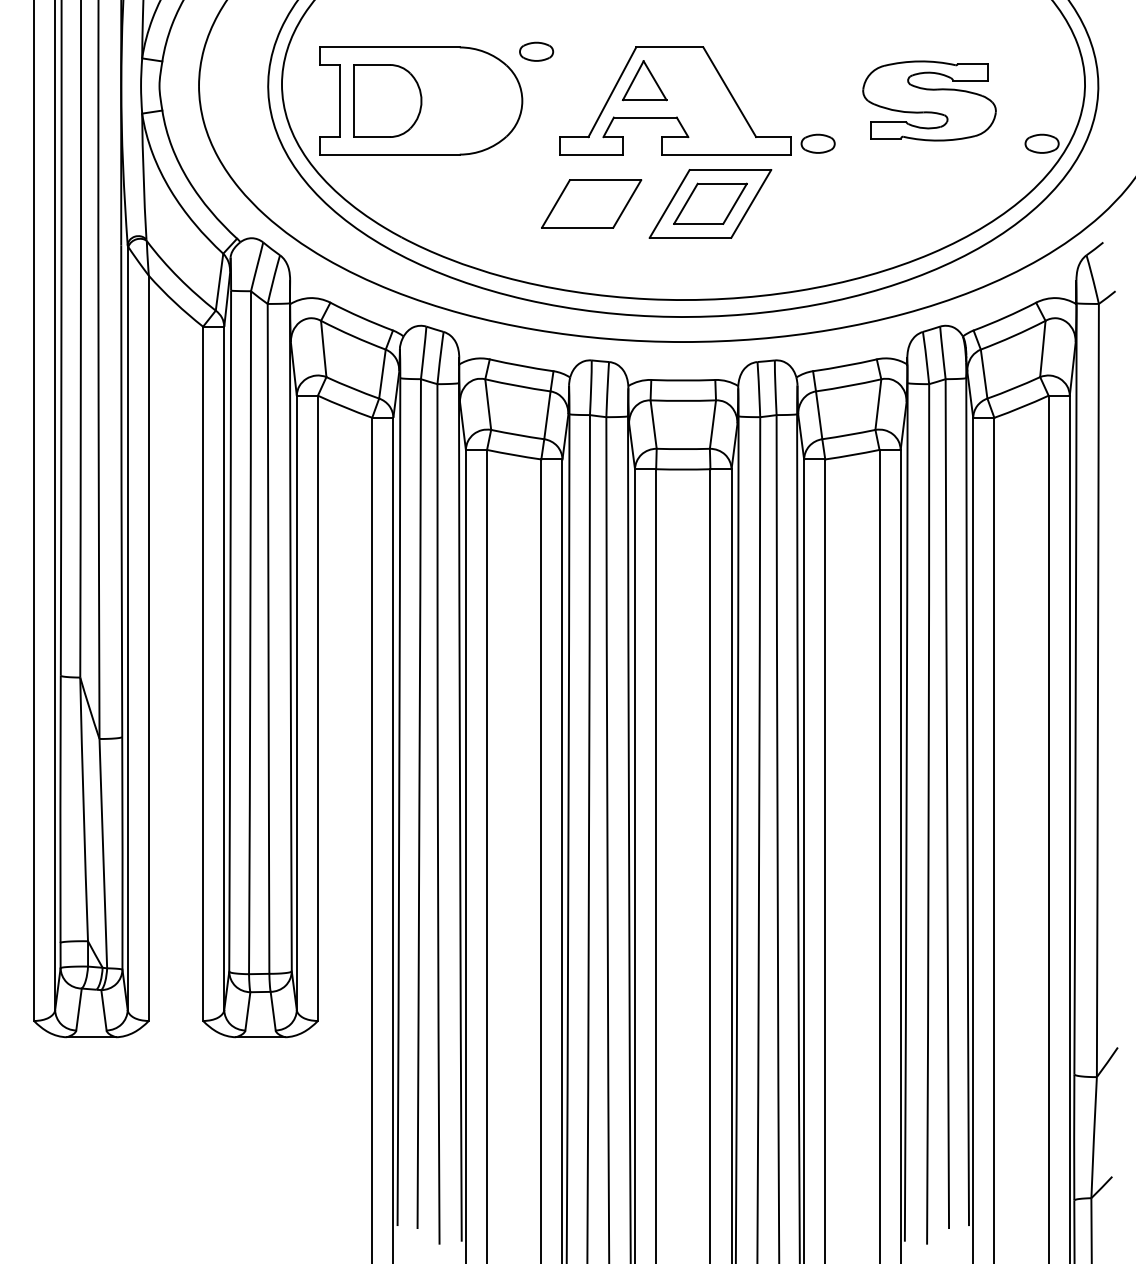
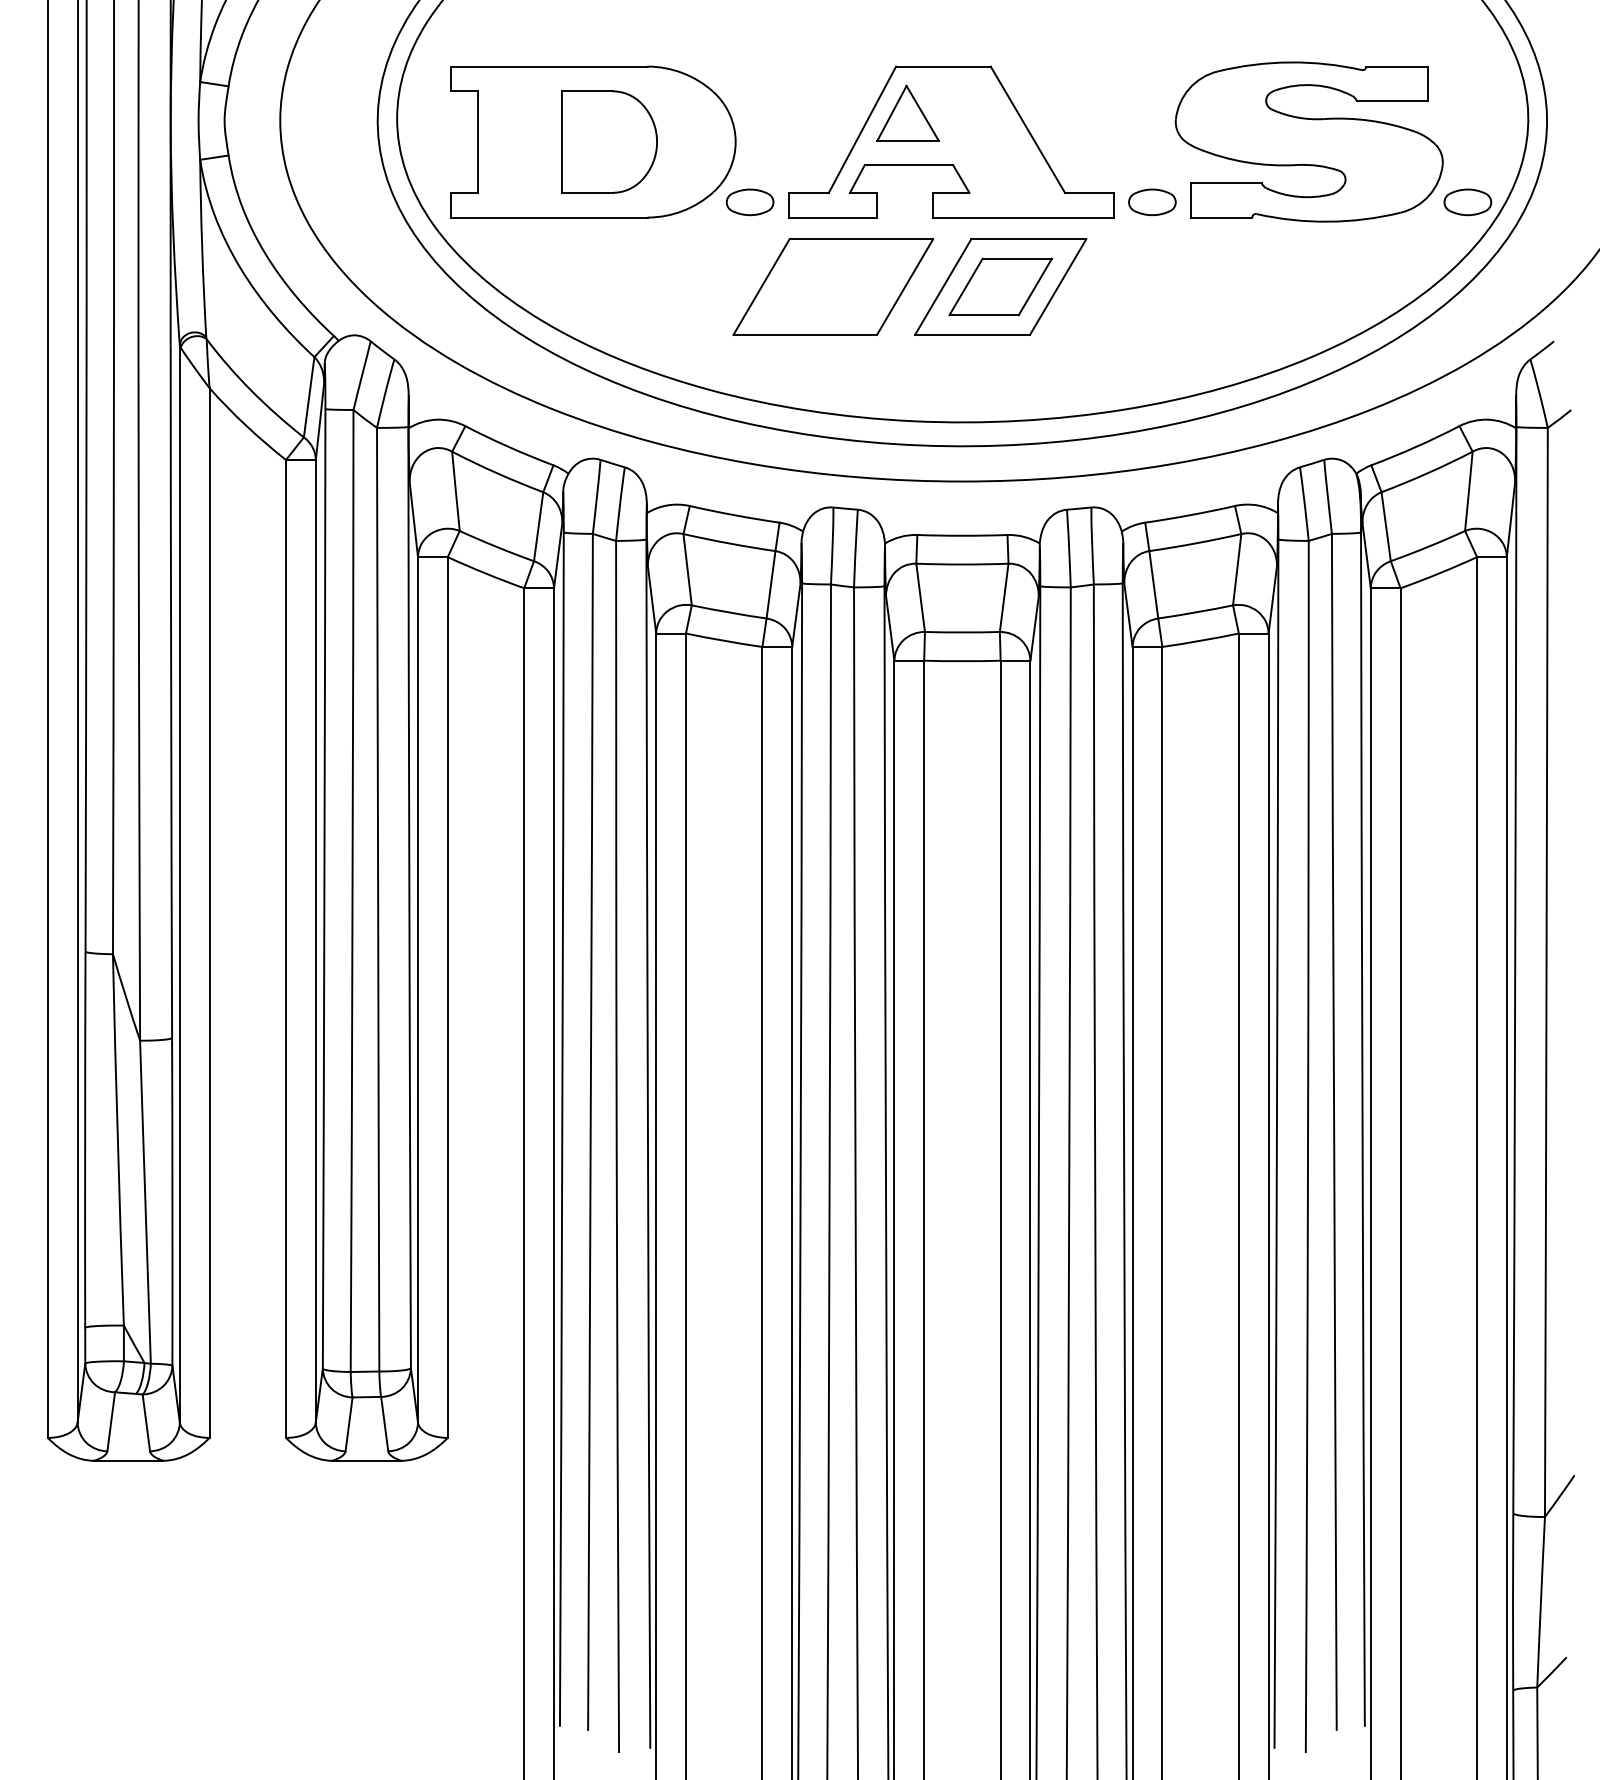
part: (536, 51) -> (749, 201), moved
part: (387, 100) -> (609, 141), moved
part: (929, 100) -> (1309, 141), size x1.43
part: (591, 203) -> (833, 286), size x1.43

